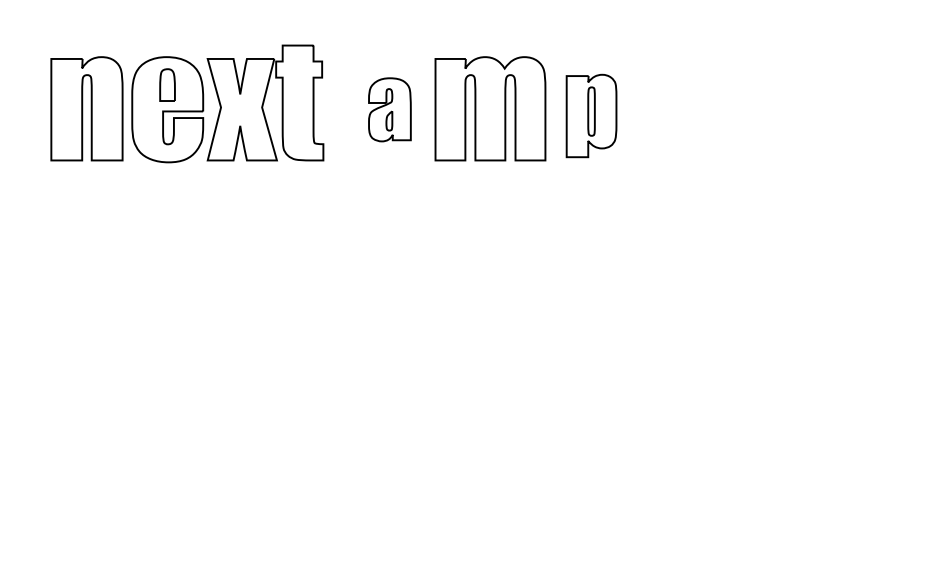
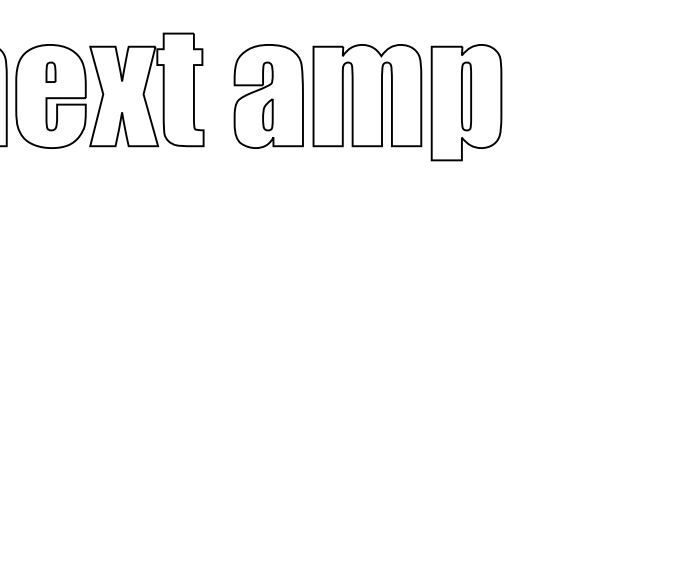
part: (167, 84) -> (50, 71), size x0.62
part: (389, 109) -> (268, 96), size x1.67
part: (591, 115) -> (466, 102), size x1.43

